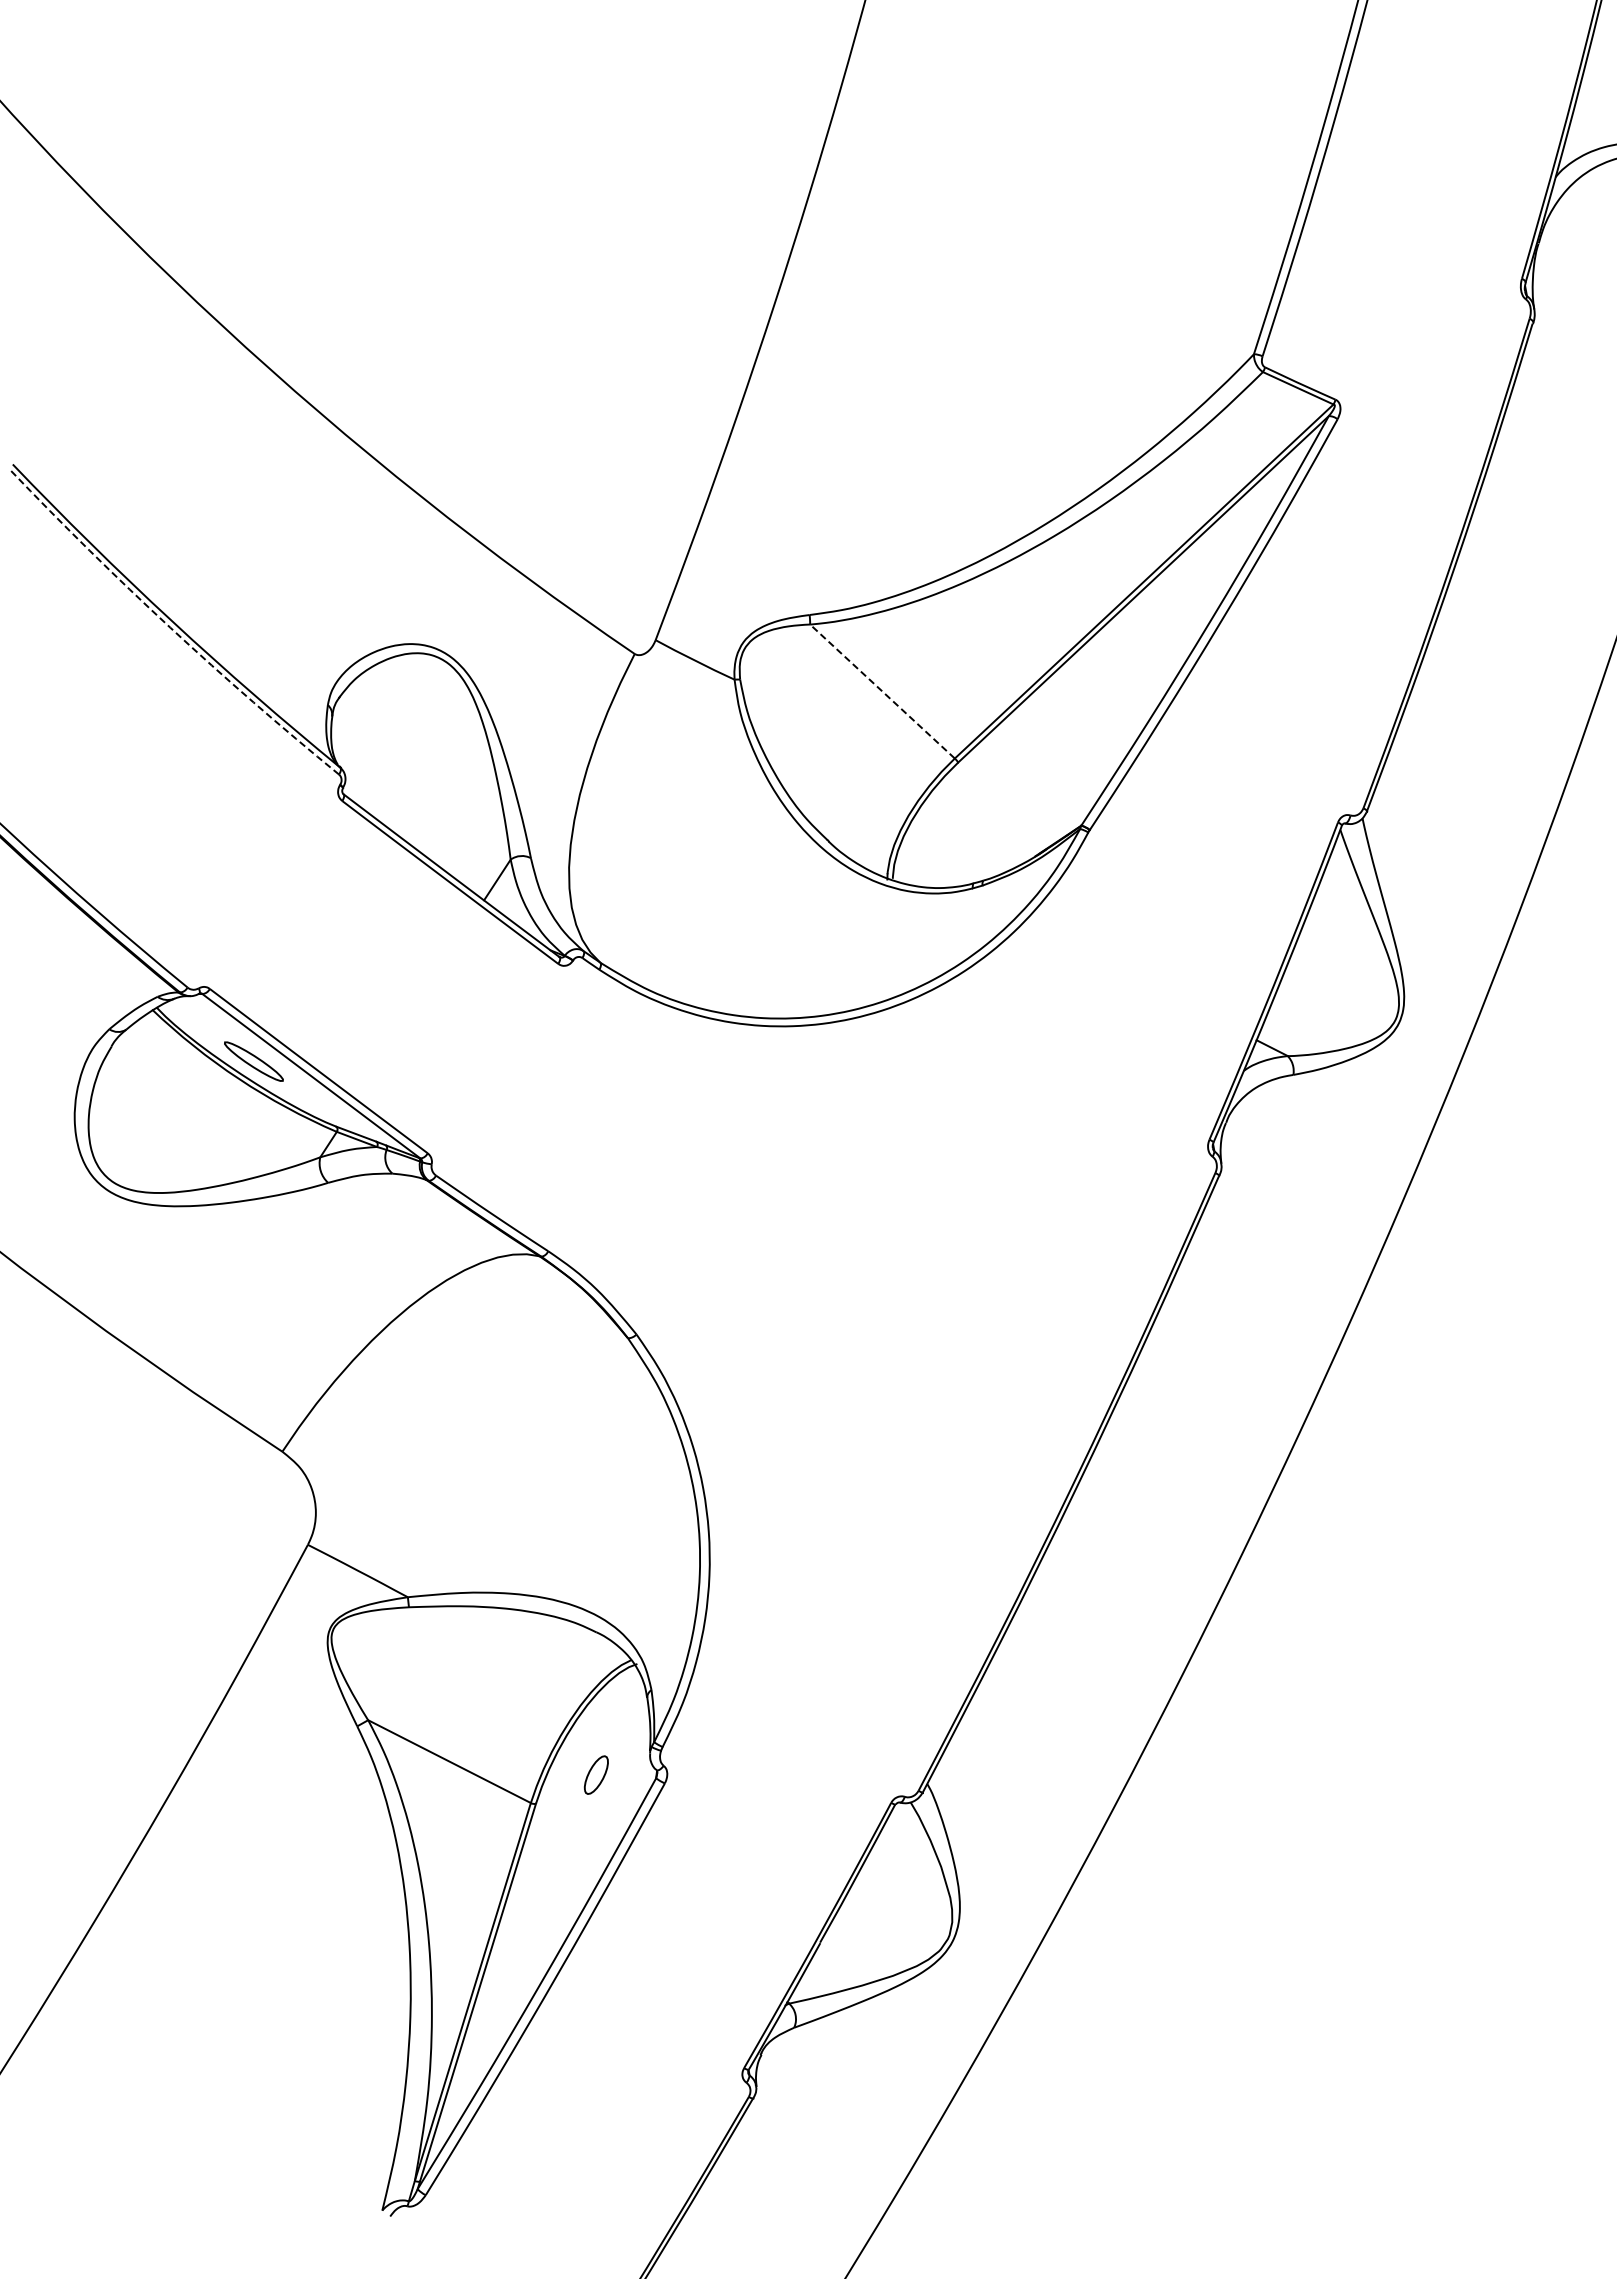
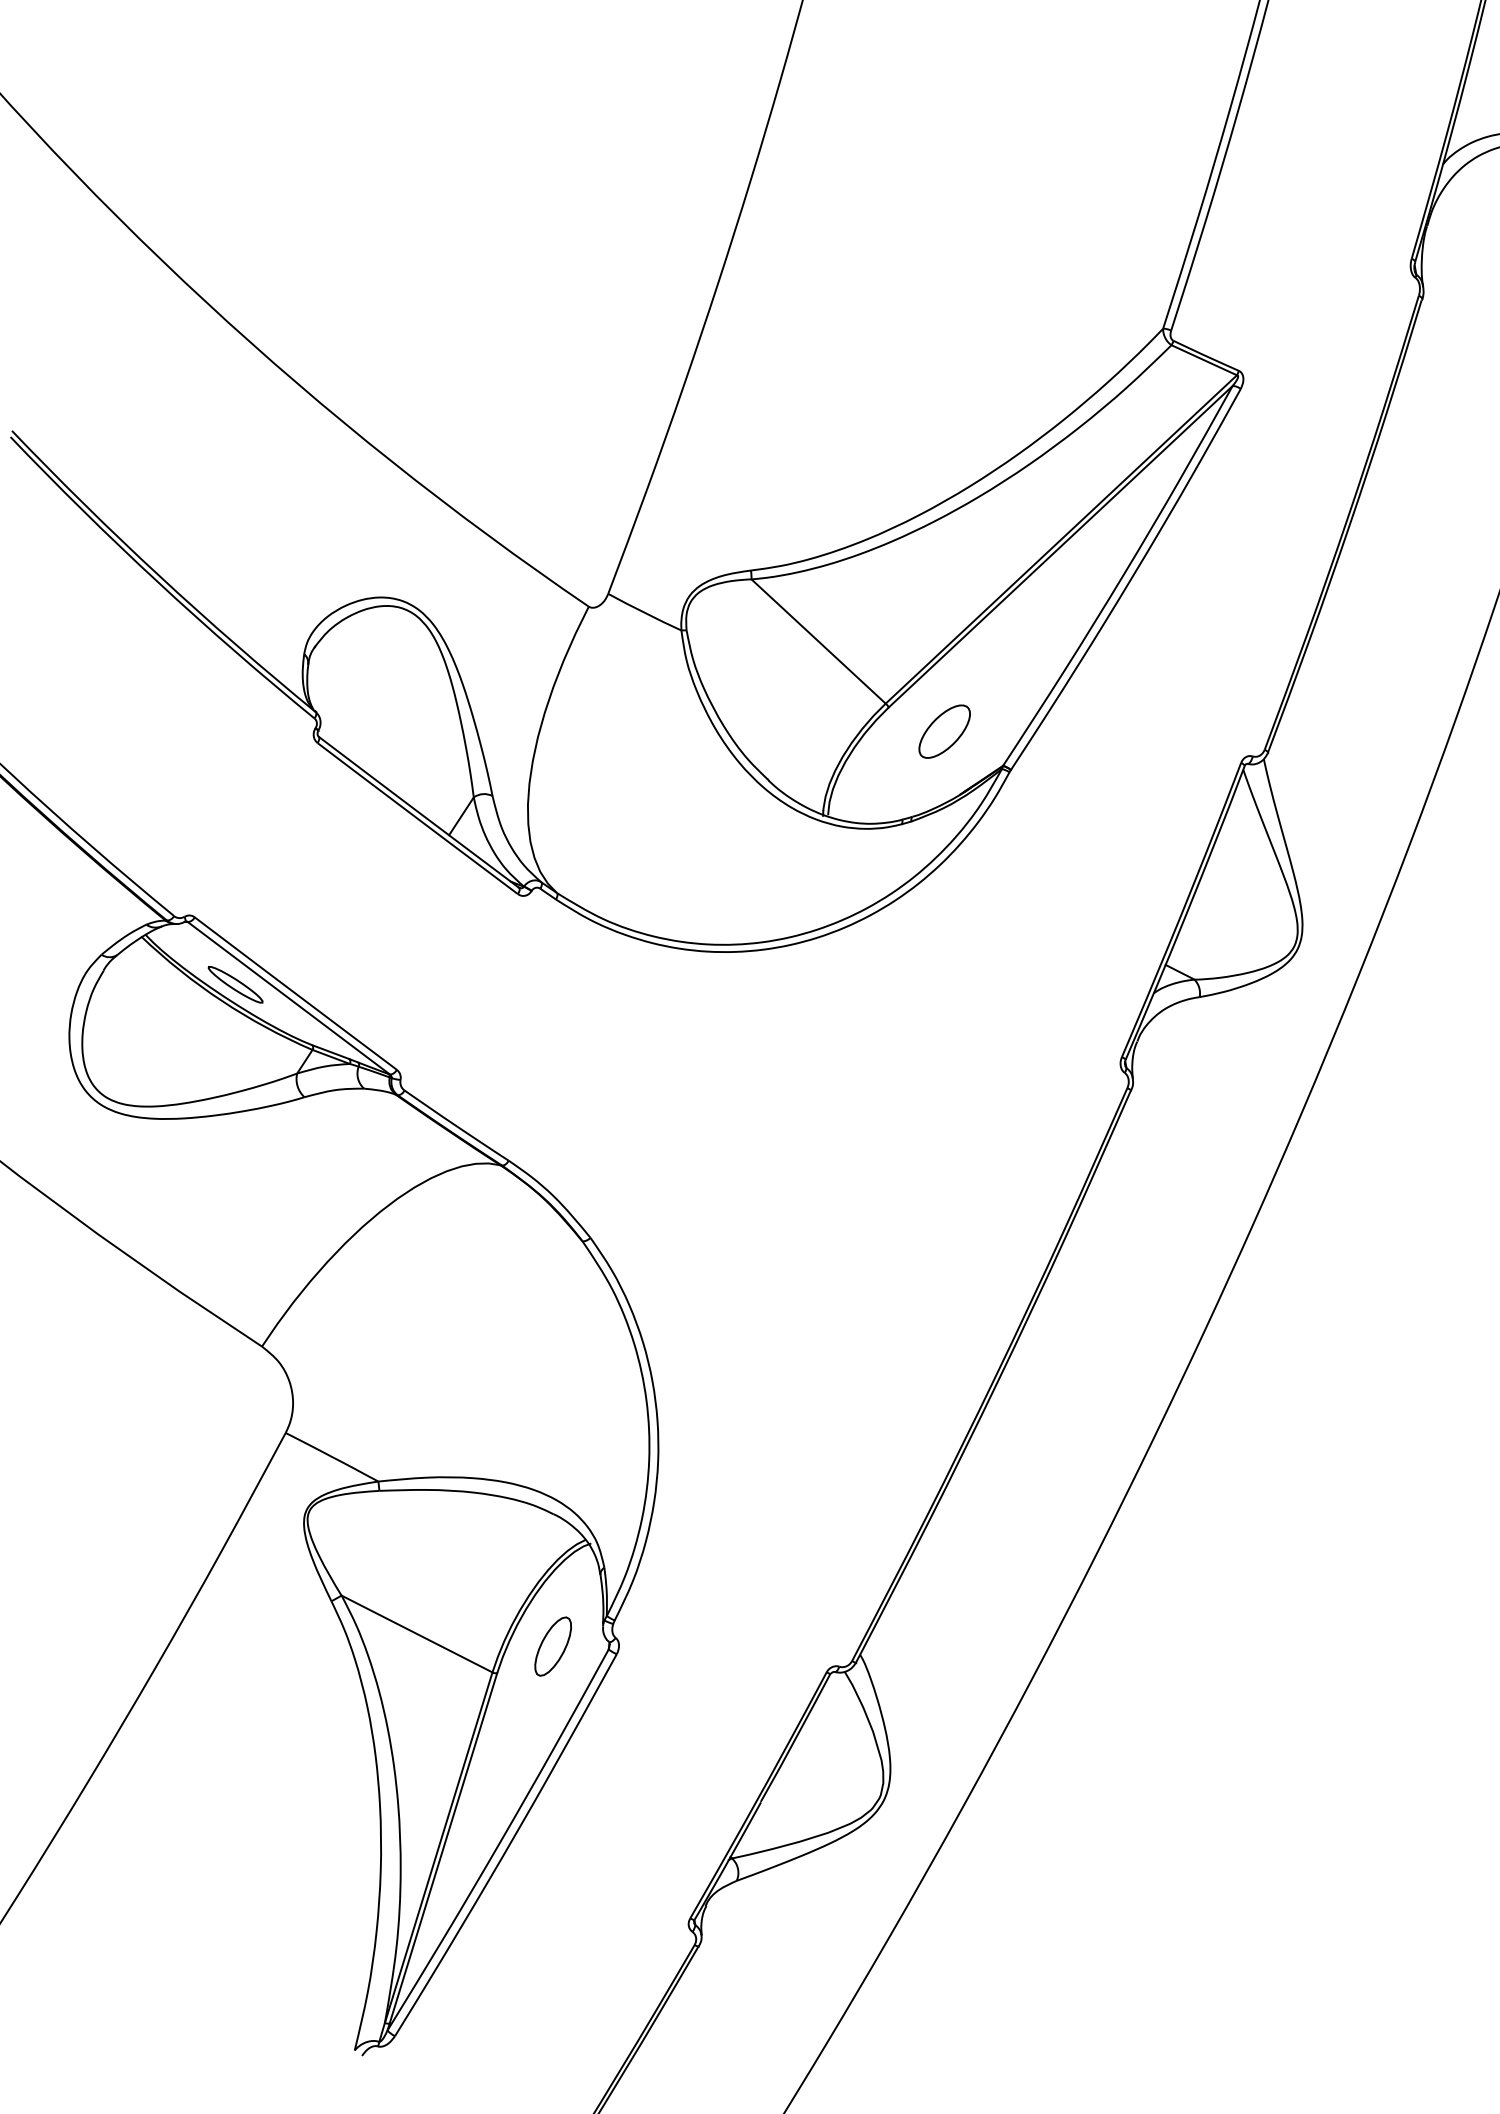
arc: (170, 627) -> (158, 582), dashed -> solid
line: (882, 691) -> (818, 641), dashed -> solid
part: (1018, 788) -> (944, 731), added
part: (596, 1774) -> (553, 1645), size x1.67

